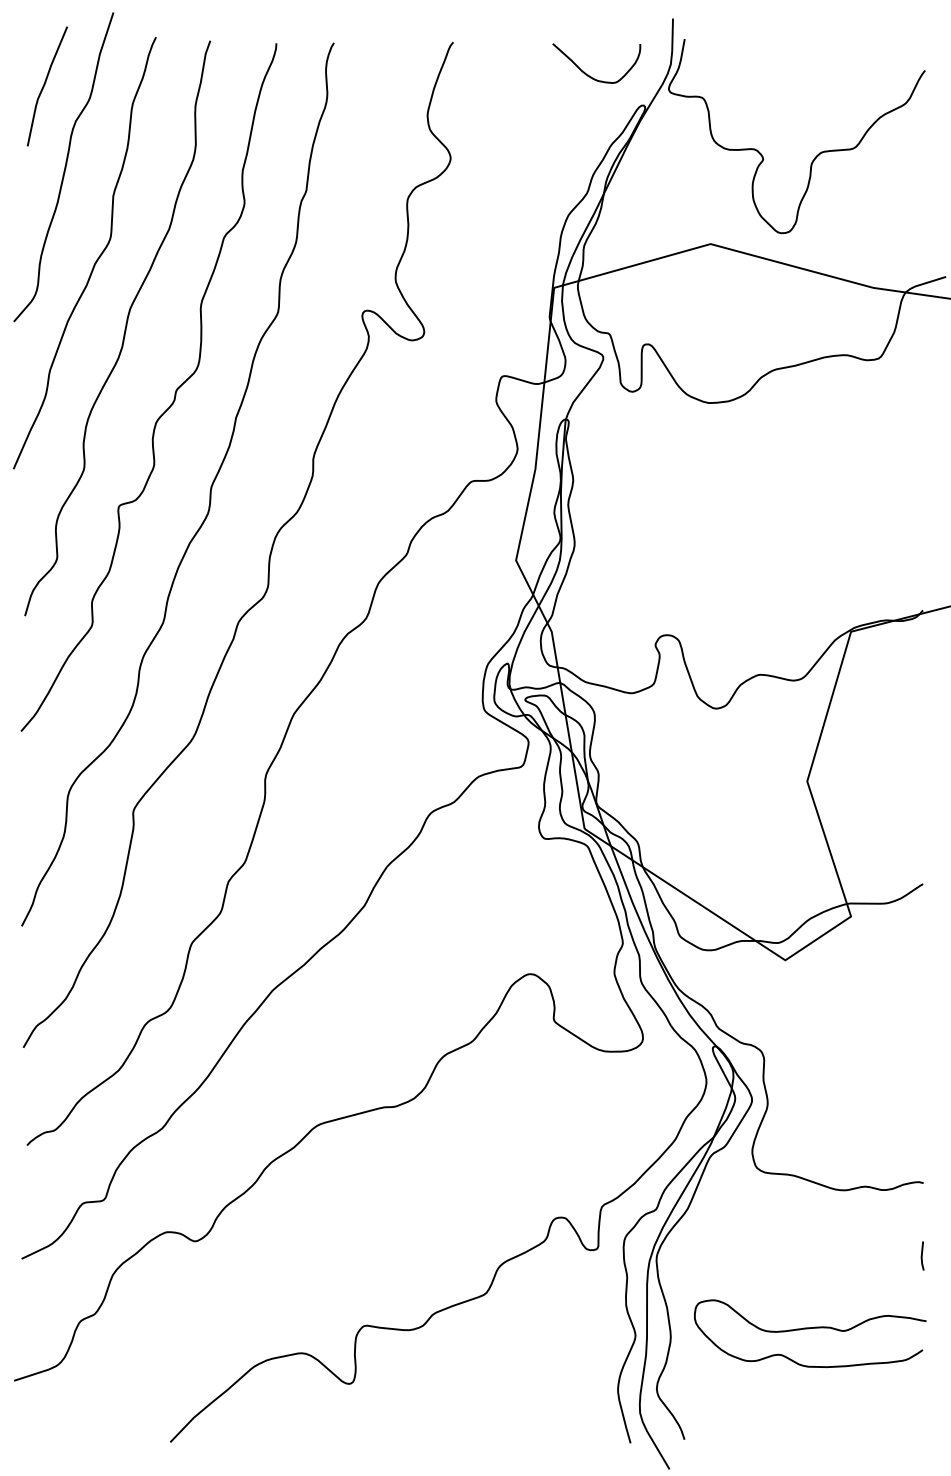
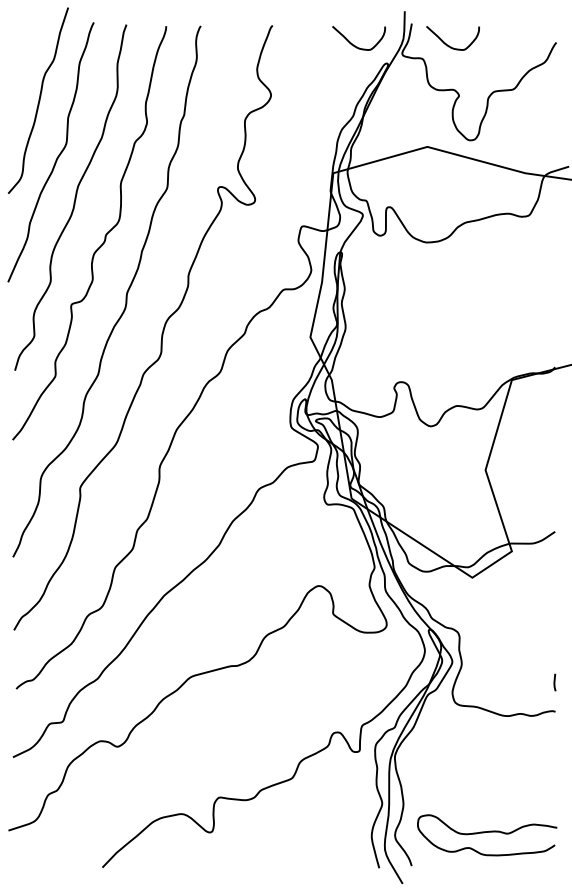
curve: (747, 75) -> (449, 45), added
curve: (45, 85) -> (27, 51), removed
line: (921, 1255) -> (554, 682), moved
curve: (810, 1329) -> (487, 832), moved

